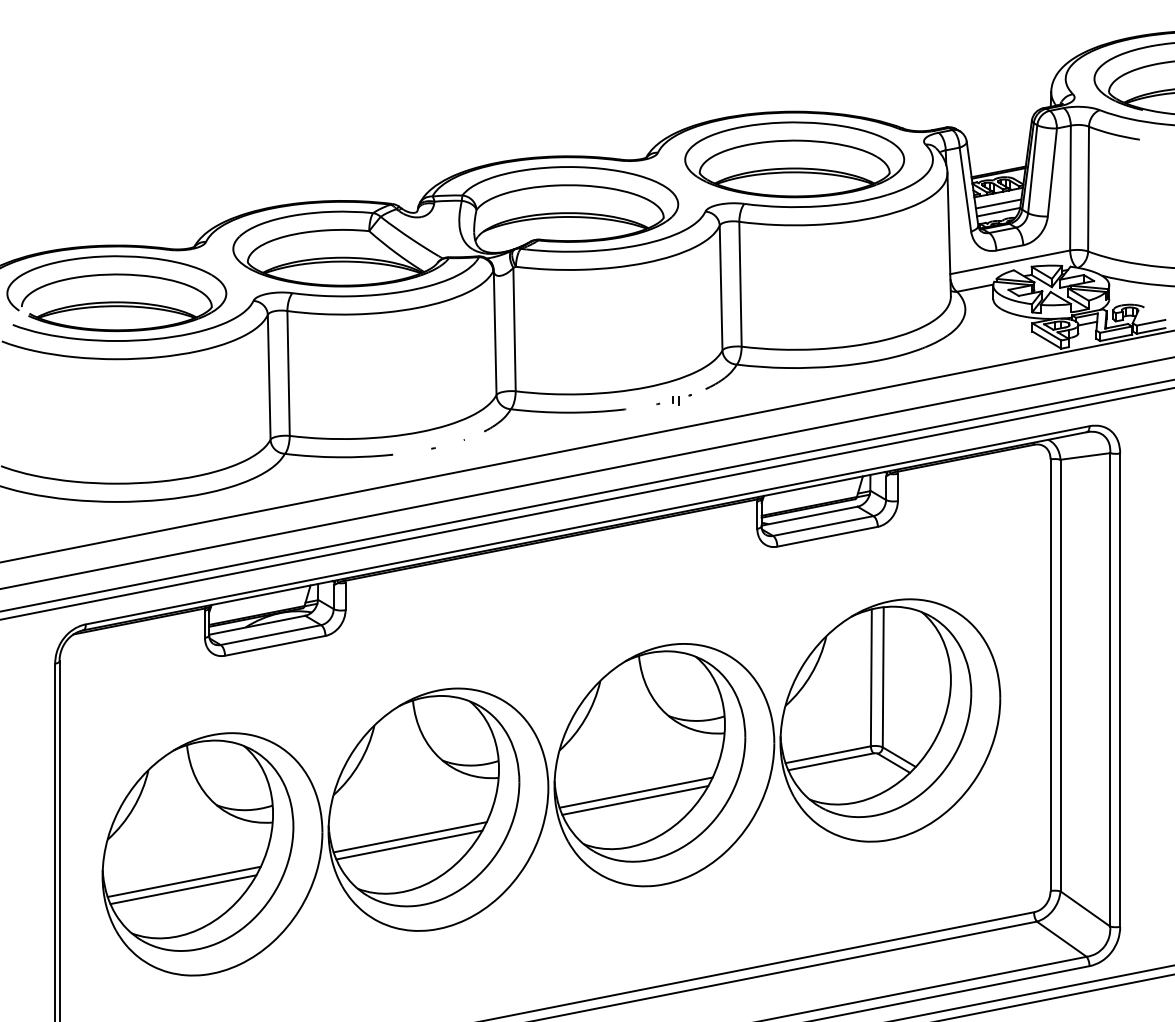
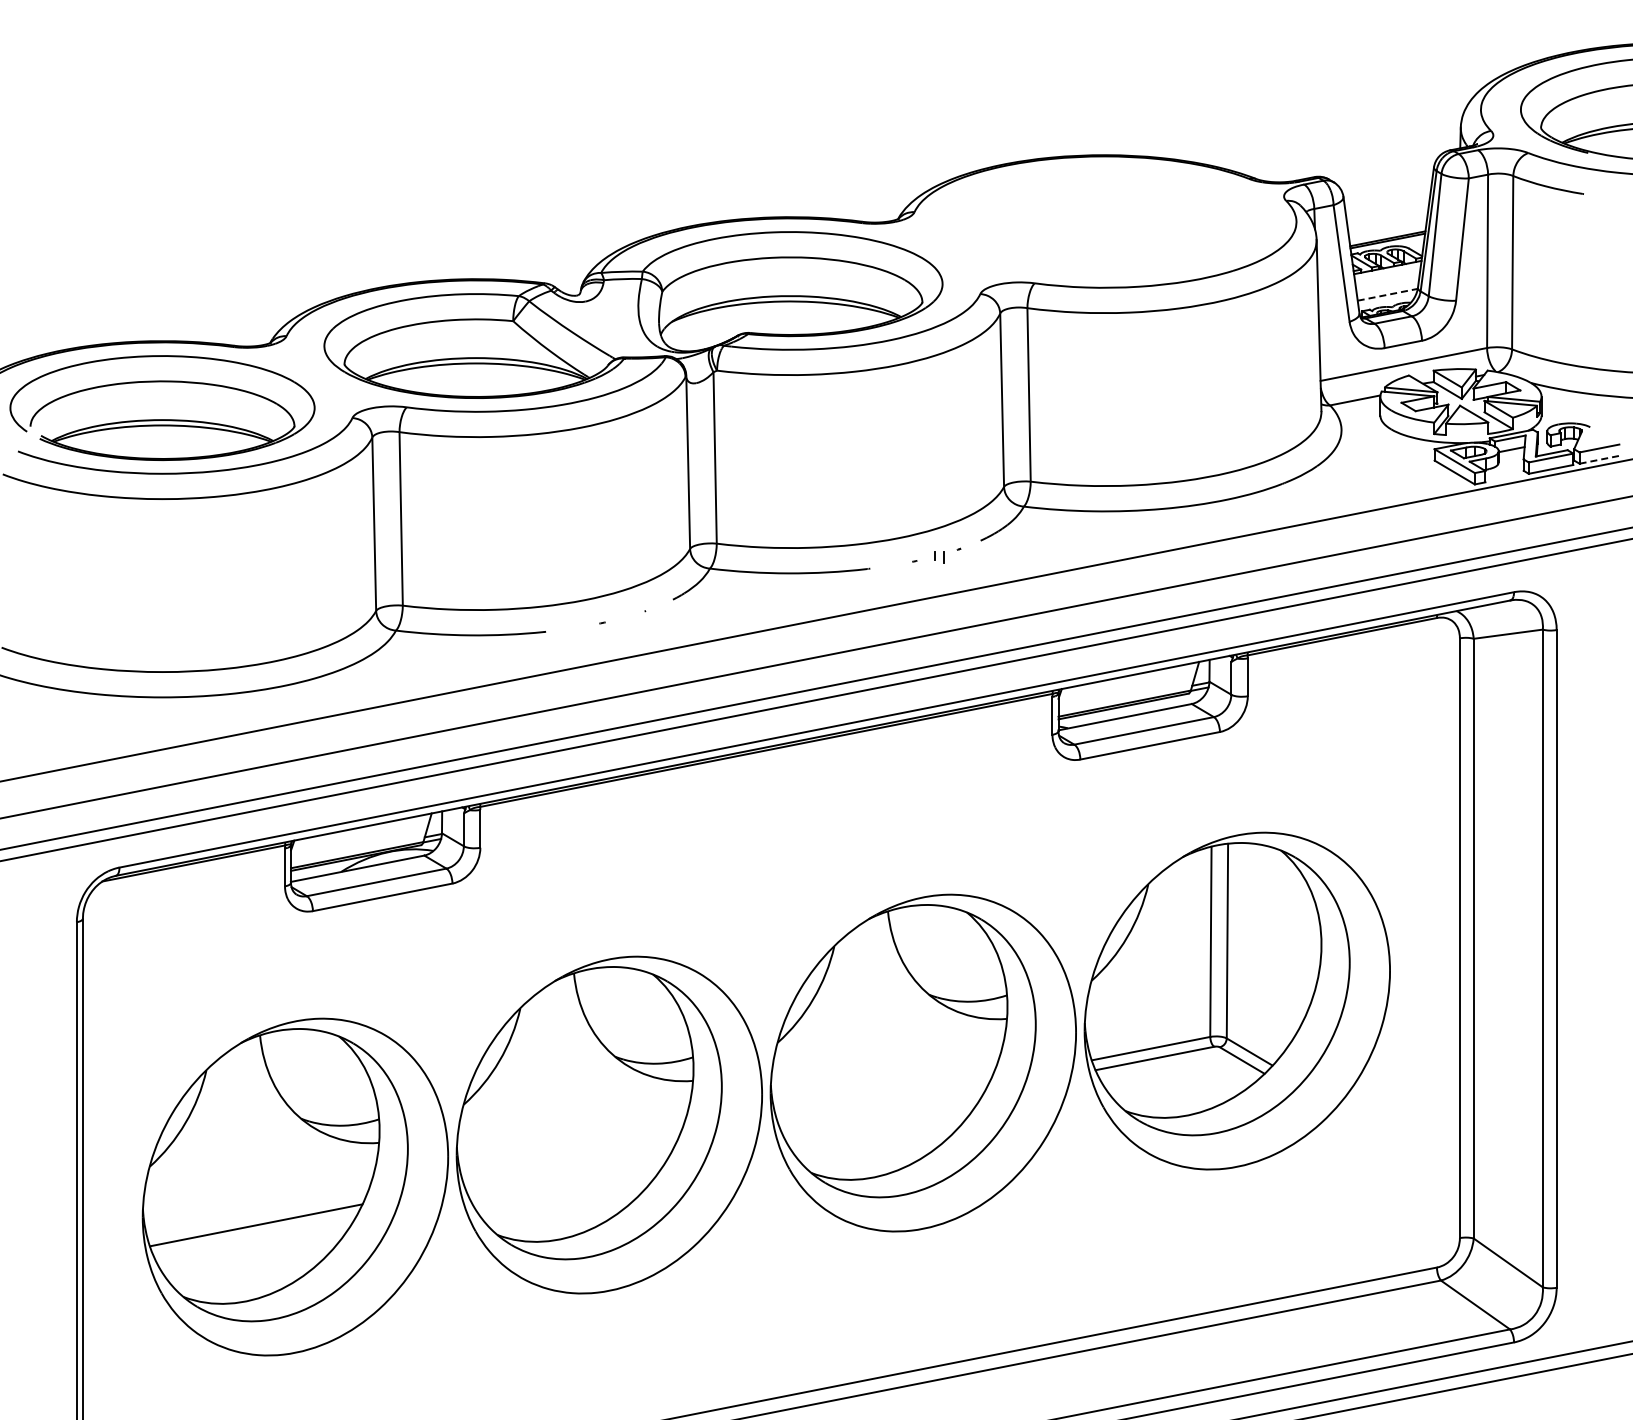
part: (794, 160) -> (1104, 222), removed
line: (998, 204) -> (1387, 283), removed
line: (998, 211) -> (1387, 294), solid -> dashed
line: (1151, 330) -> (1599, 459), solid -> dashed
line: (635, 792) -> (883, 1101), removed
line: (635, 800) -> (882, 1112), removed
line: (409, 837) -> (569, 1163), removed
line: (409, 845) -> (568, 1174), removed
line: (183, 889) -> (254, 1236), removed

